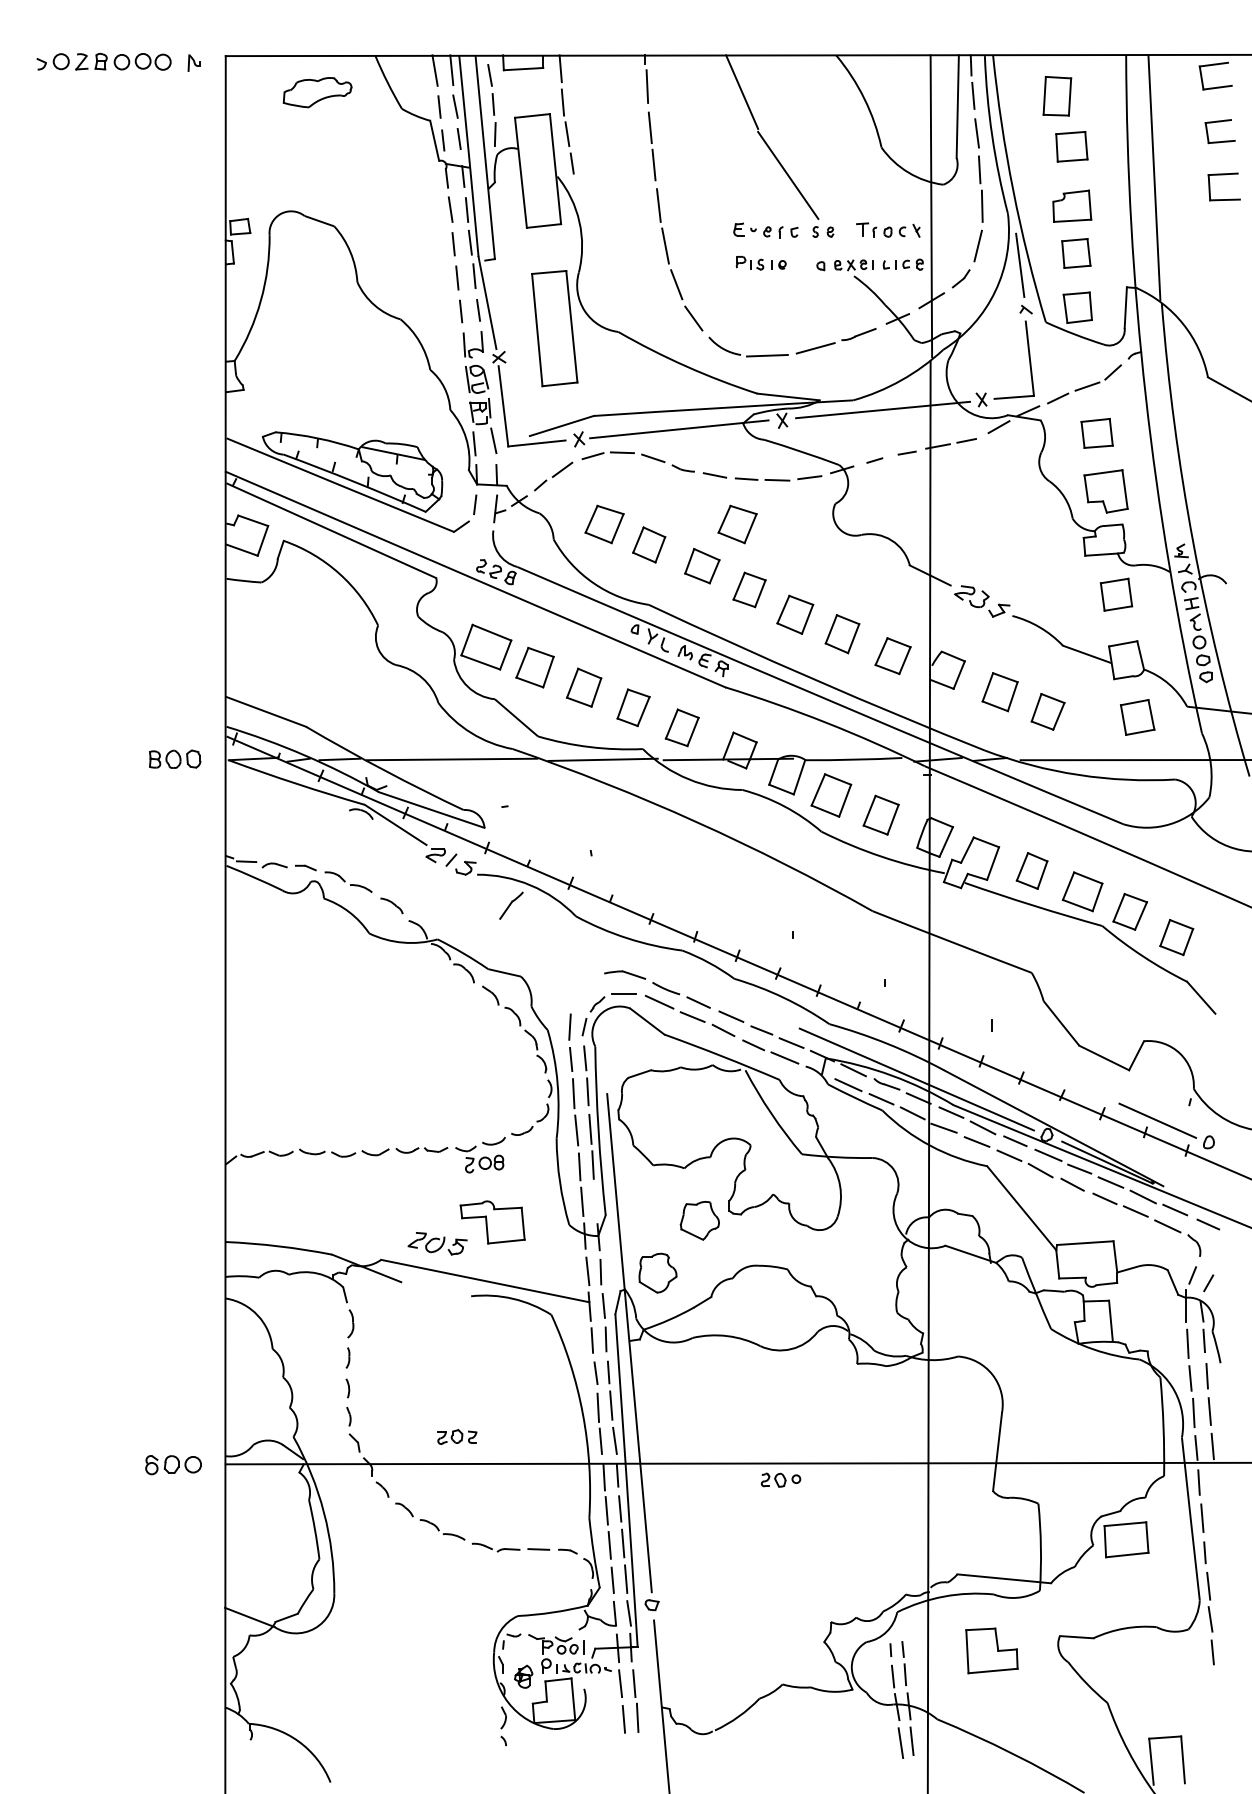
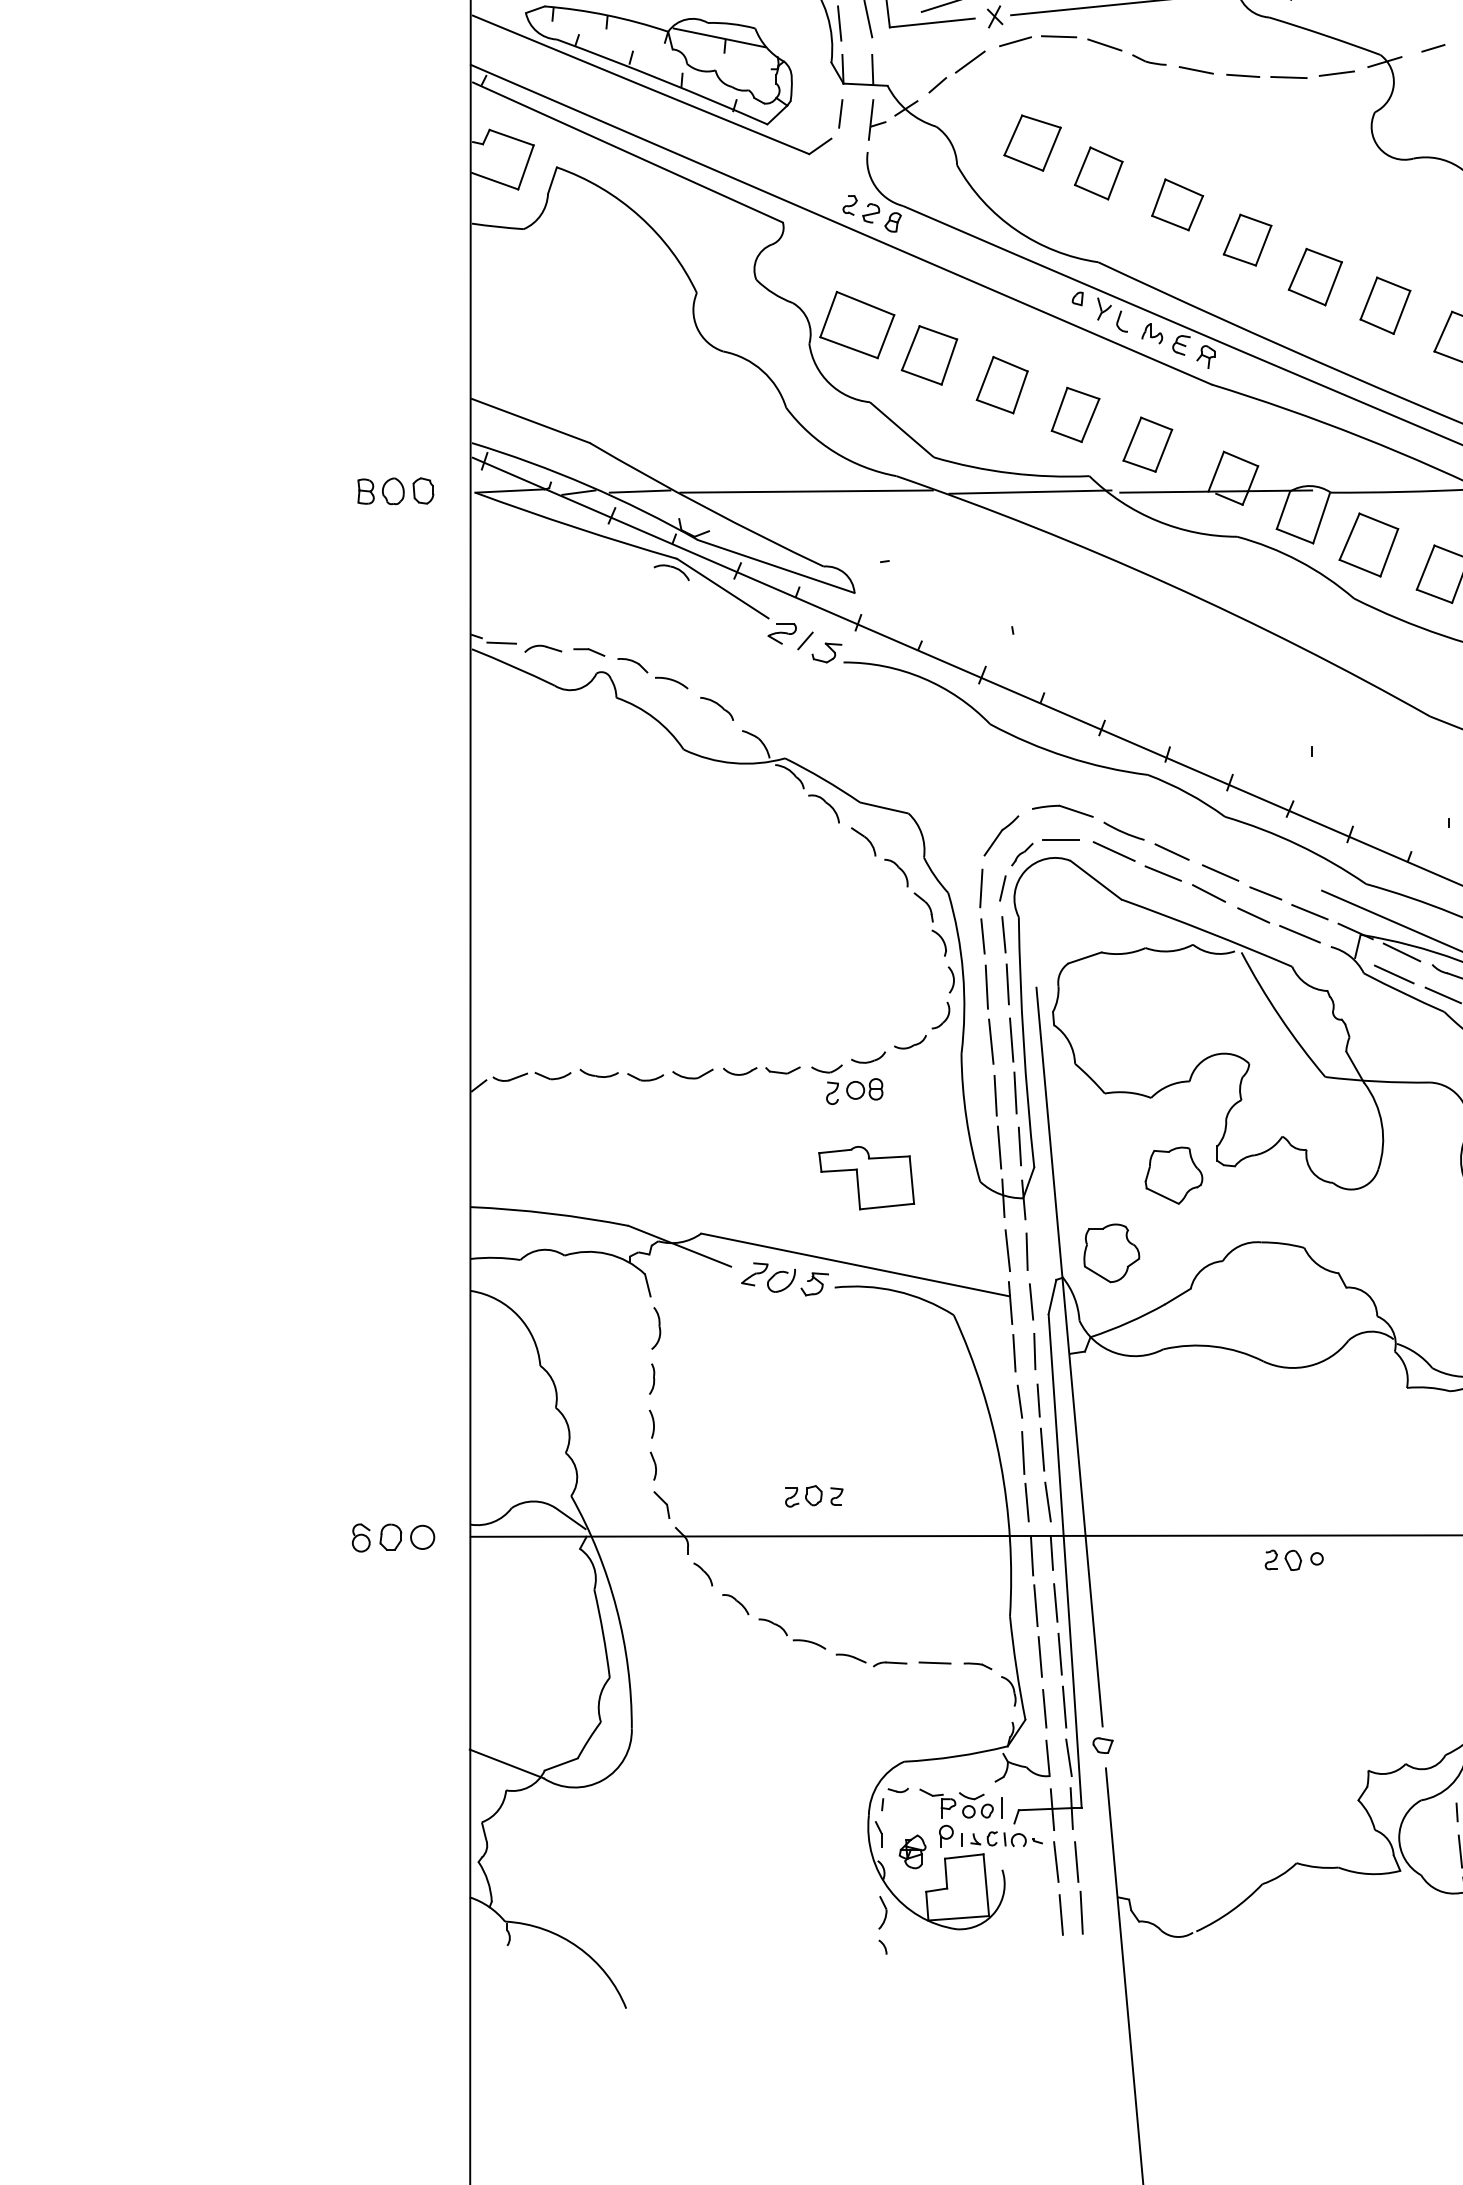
part: (737, 524) -> (1229, 143), removed
part: (511, 905) -> (1001, 835), moved
line: (595, 1200) -> (1019, 1145), added
part: (437, 1243) -> (784, 1279), moved

